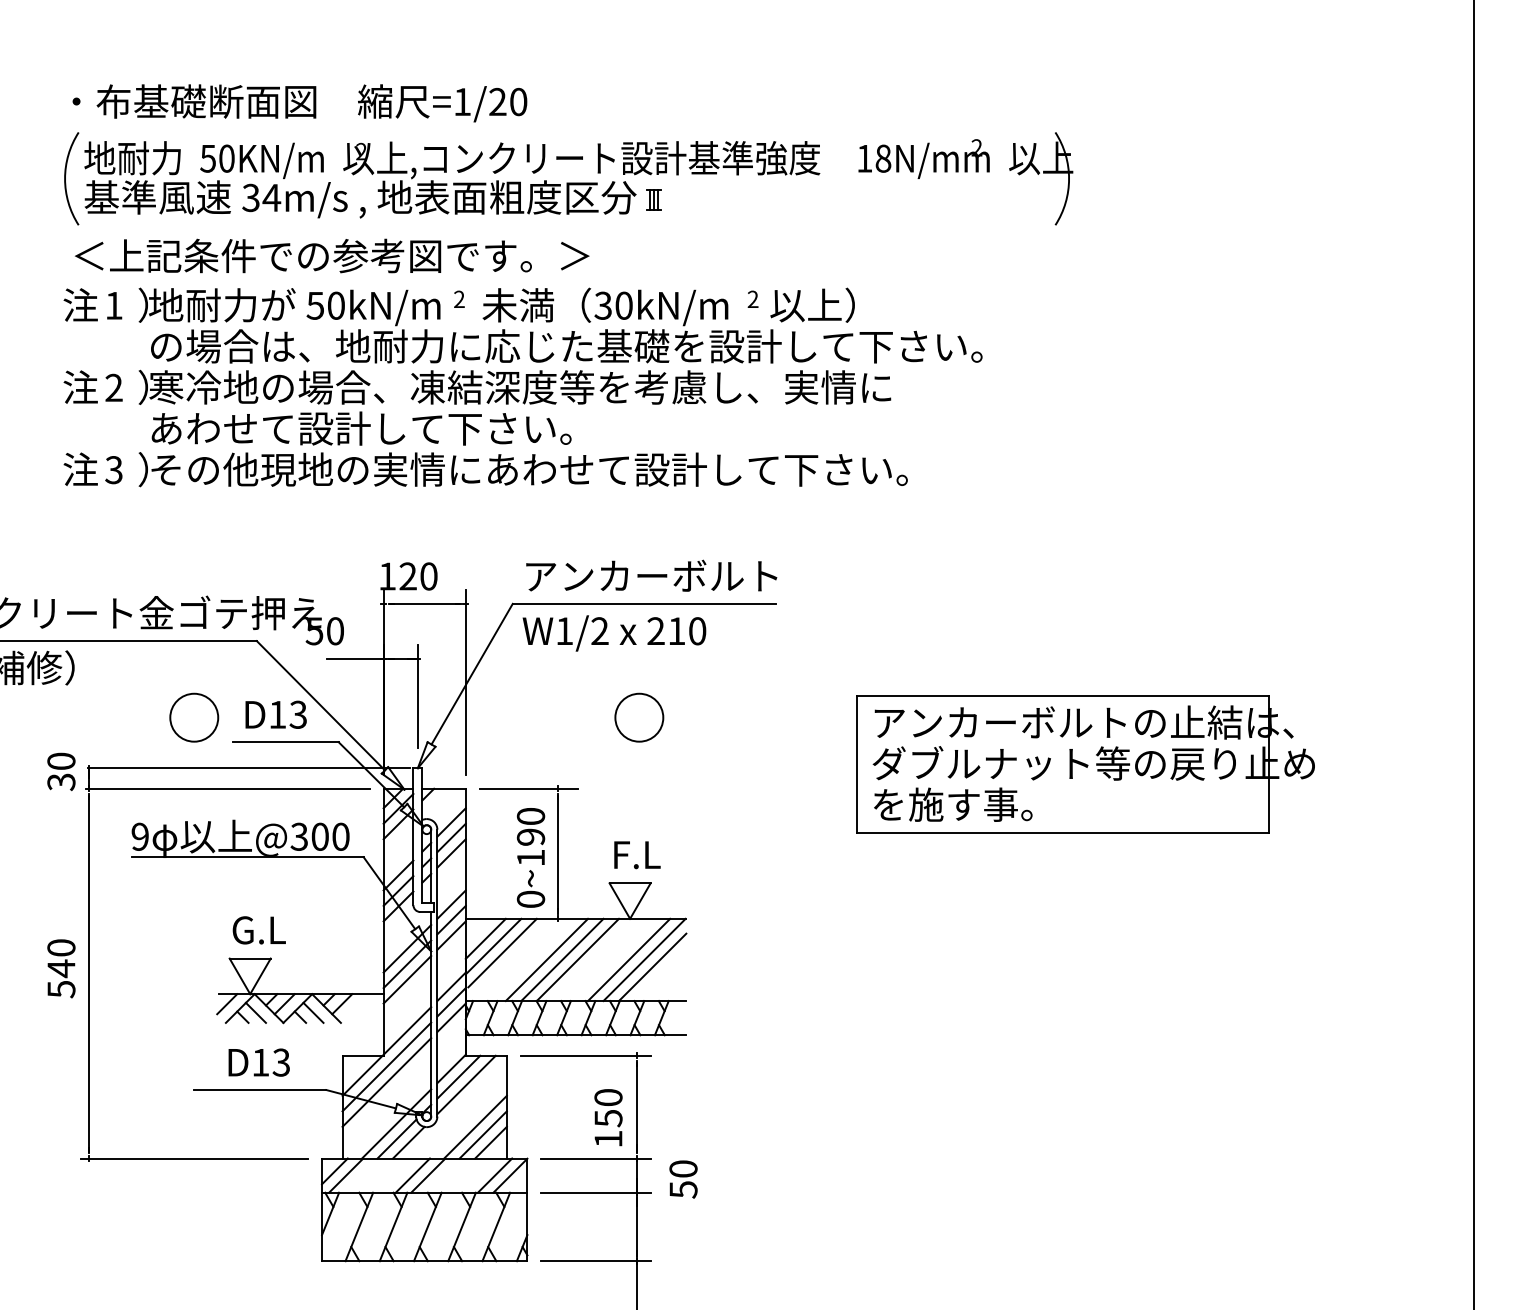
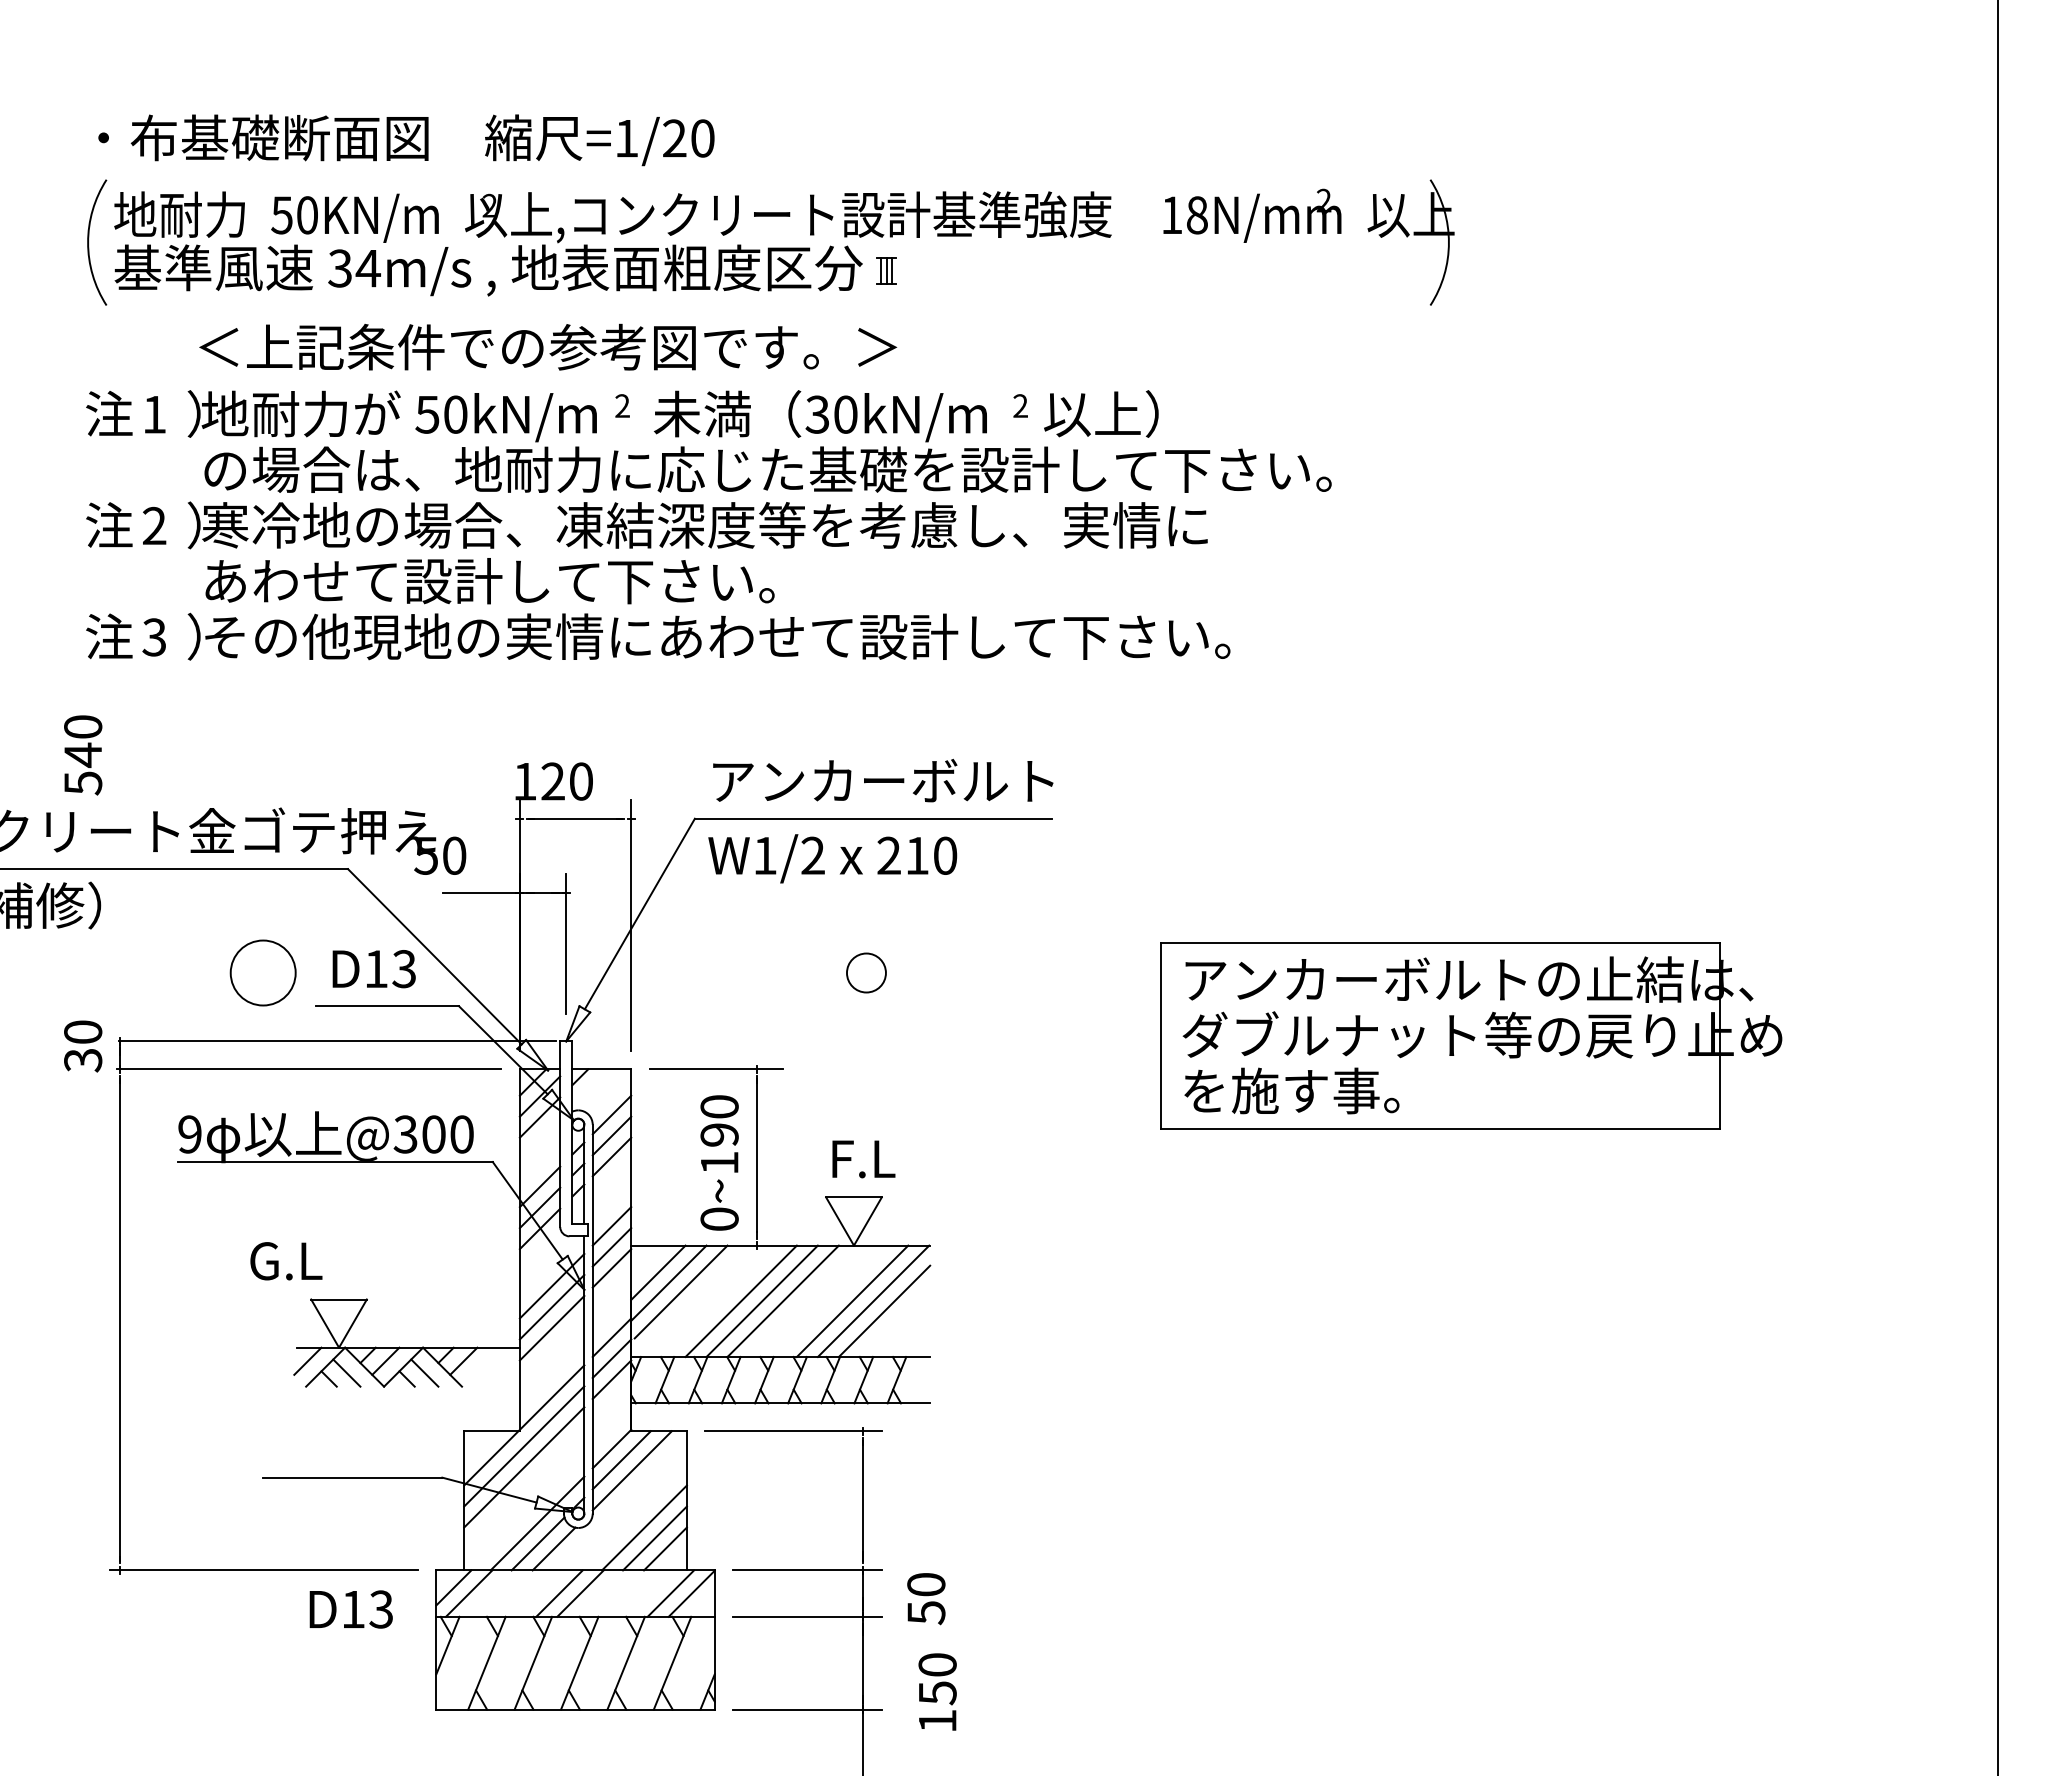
text: (332, 255) -> (548, 346), moved
circle: (639, 717) -> (866, 972), size x0.6
text: (259, 930) -> (286, 1261), moved
text: (61, 968) -> (83, 755), moved
text: (258, 1062) -> (350, 1609), moved
text: (608, 1117) -> (937, 1691), moved

